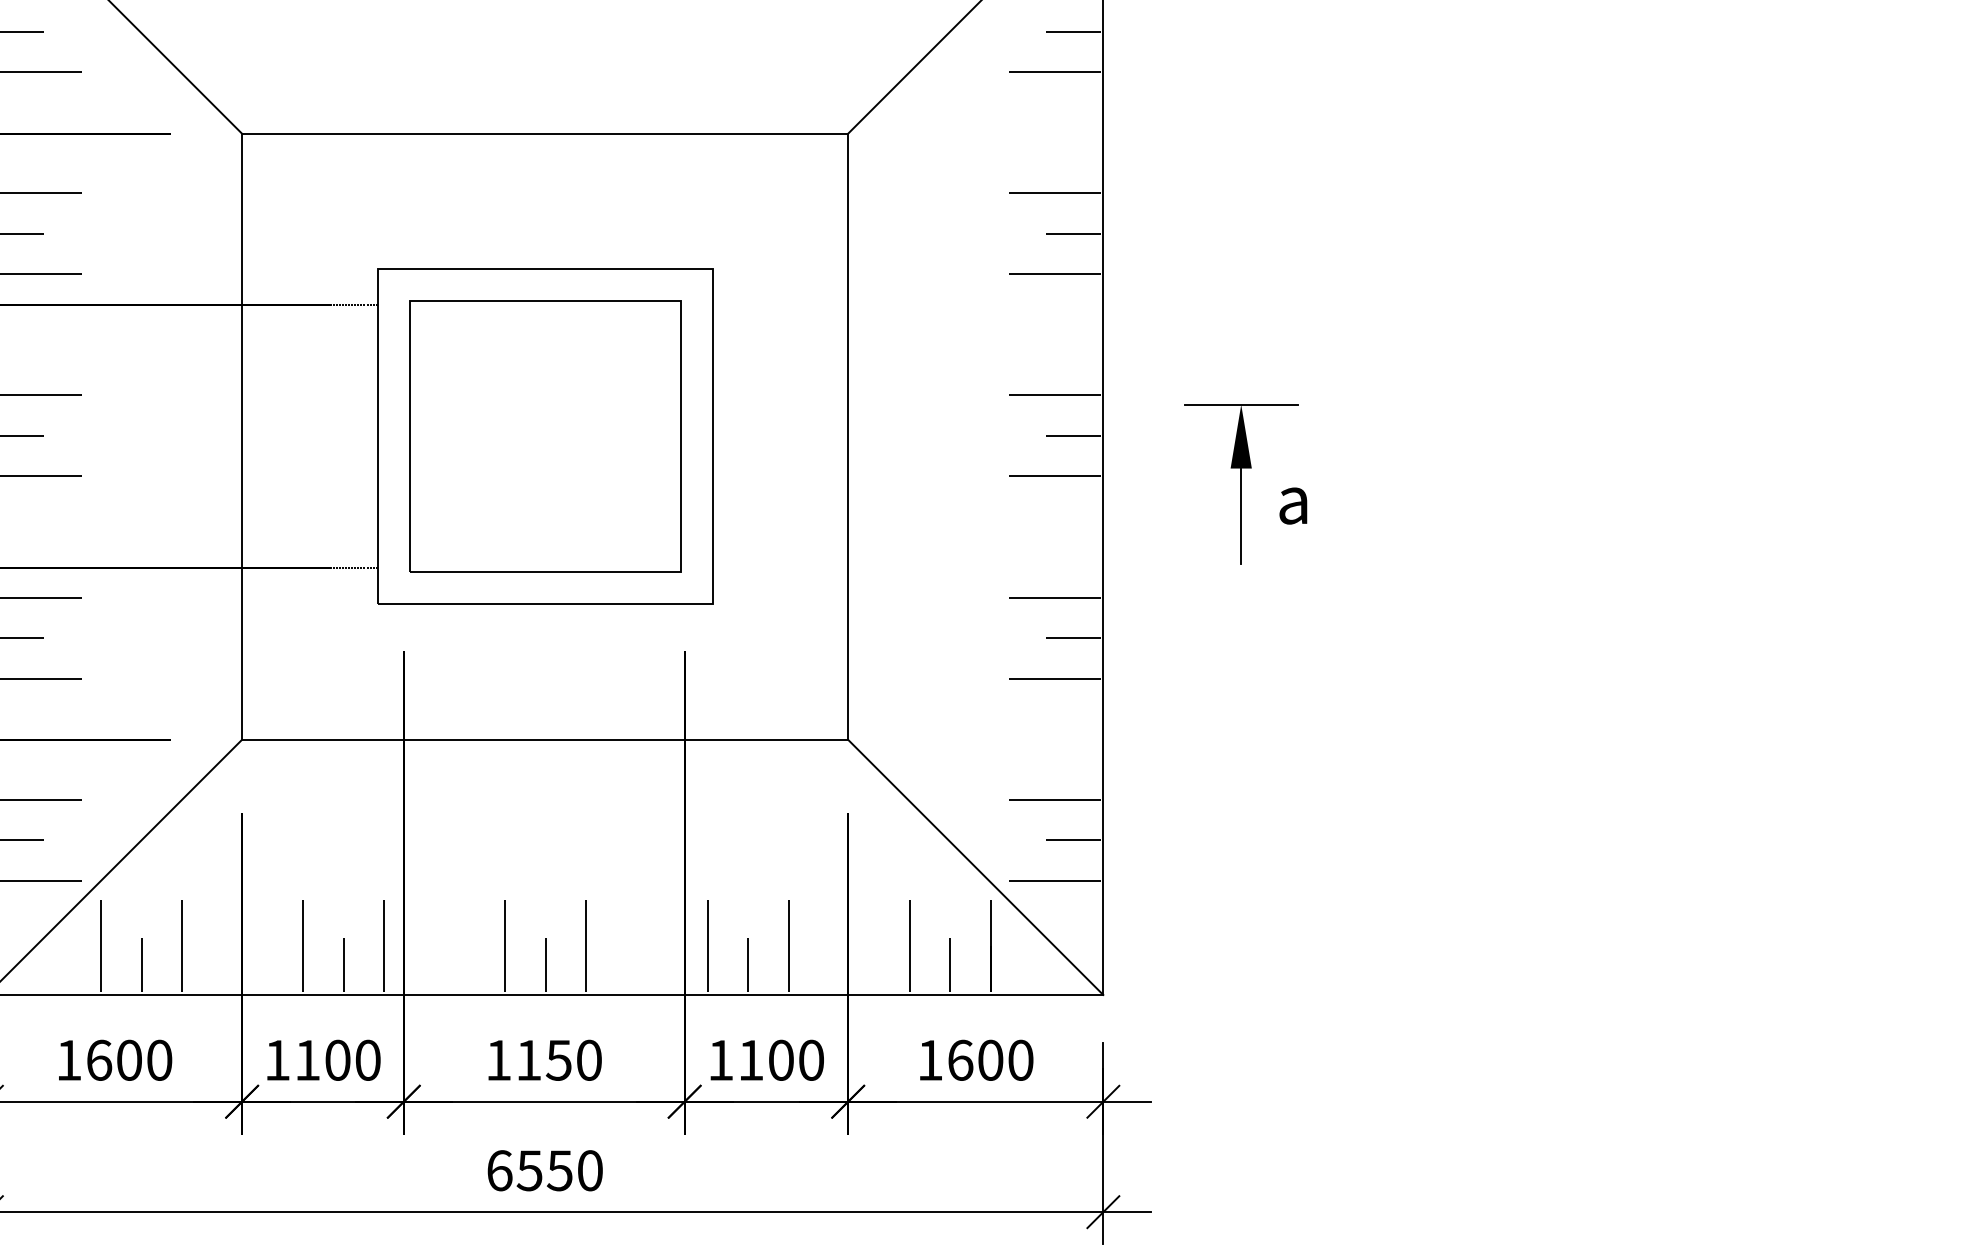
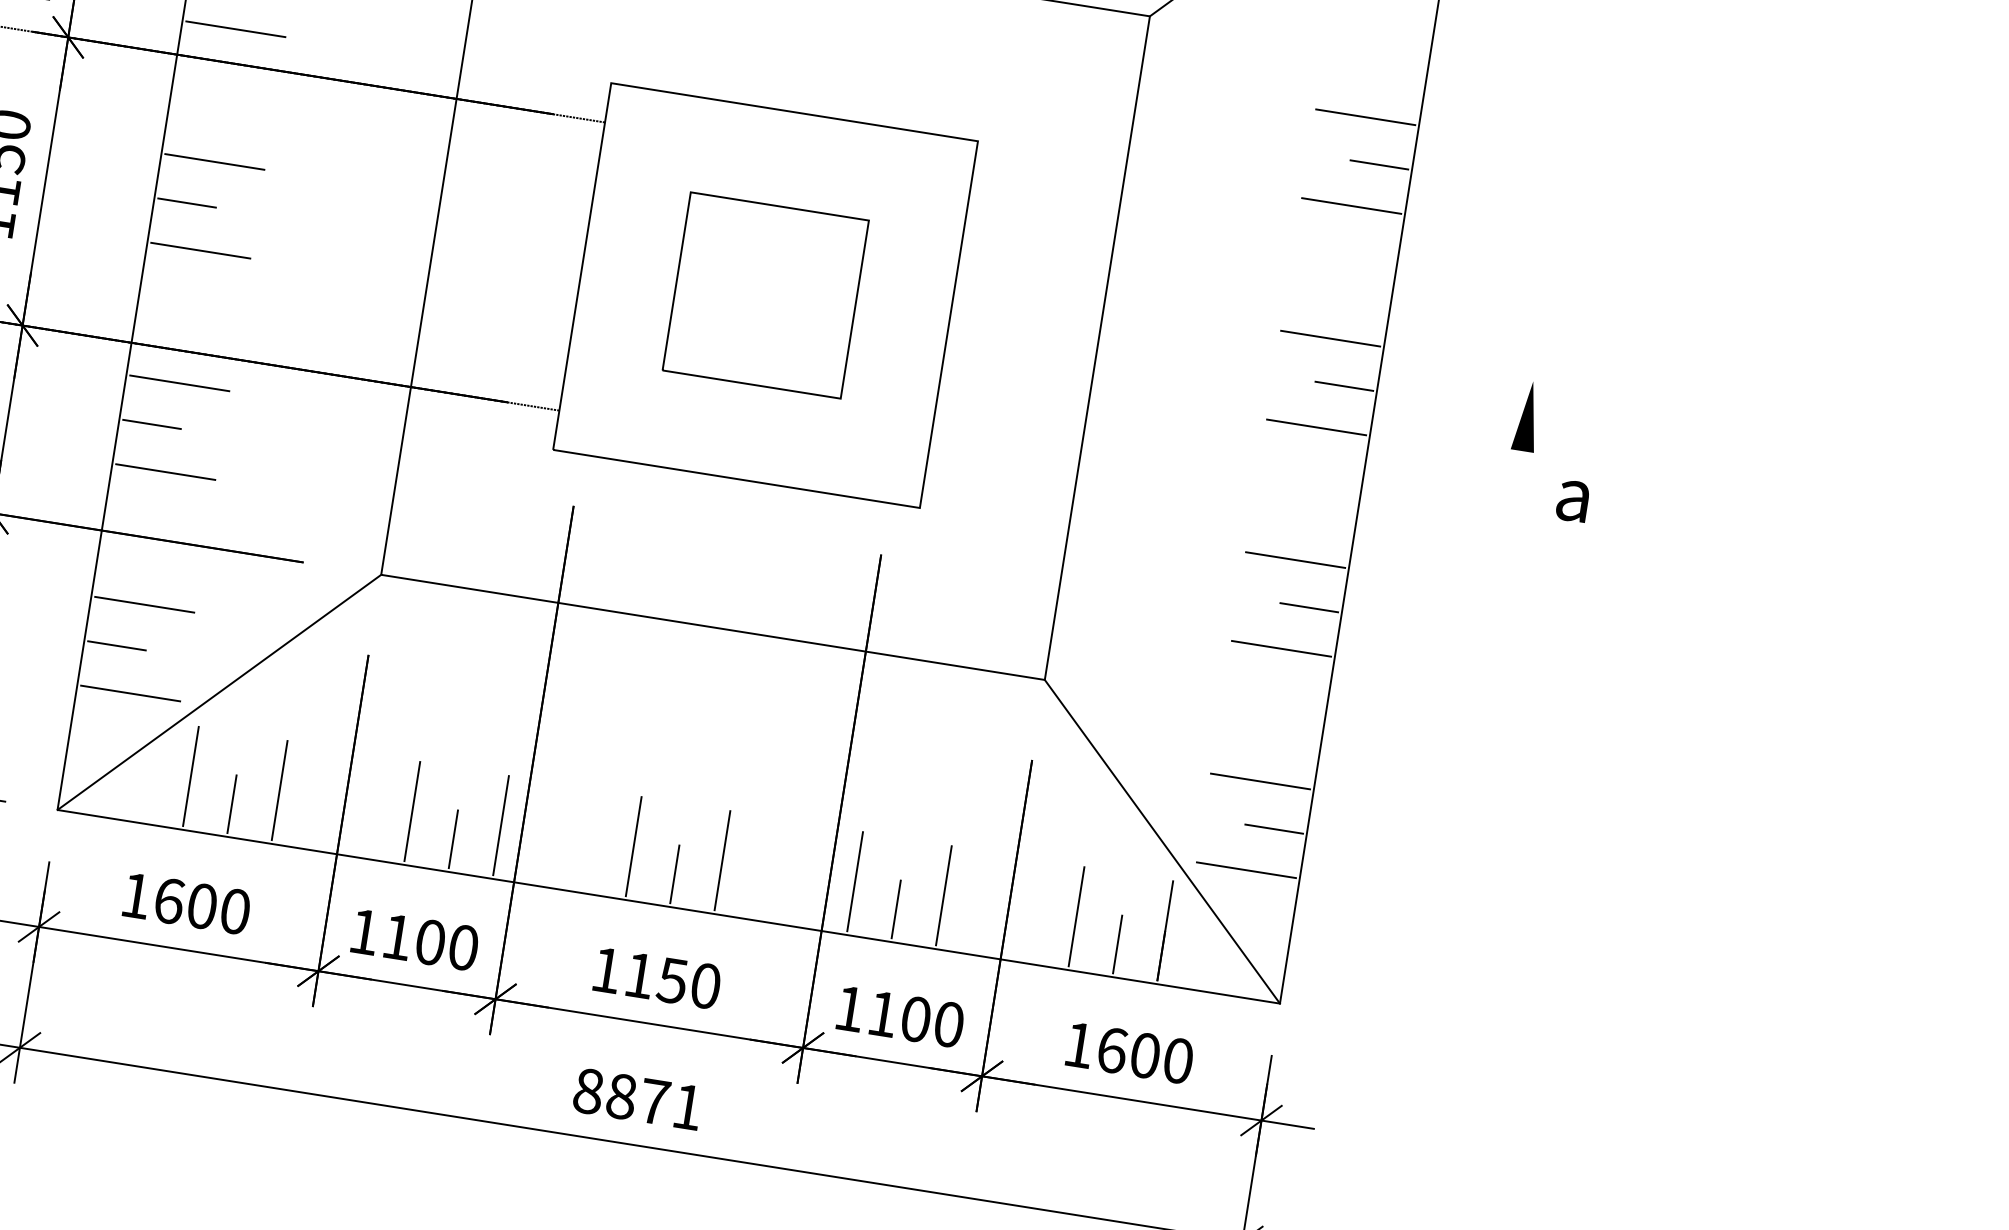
line: (1240, 404) -> (1532, 380), removed
part: (545, 436) -> (766, 295), size x0.6
line: (1241, 516) -> (1514, 503), removed
text: (544, 1170) -> (637, 1098), 6550 -> 8871

